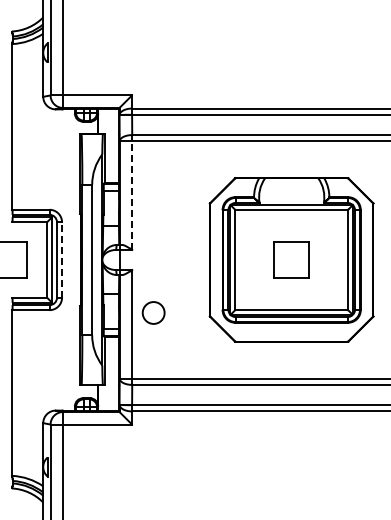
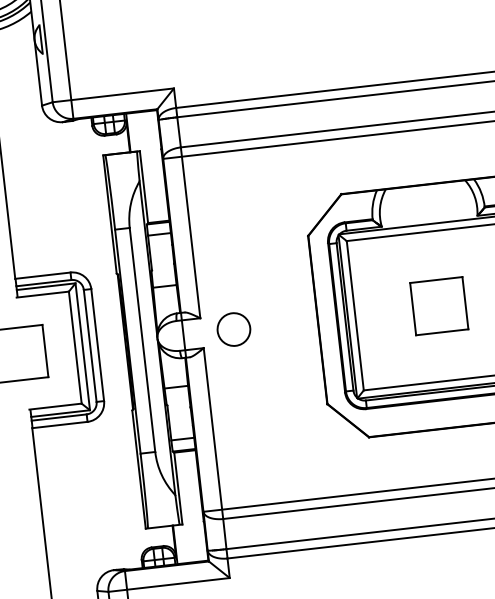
line: (132, 192) -> (191, 232), dashed -> solid
line: (62, 259) -> (98, 344), dashed -> solid
circle: (153, 312) -> (233, 328), moved

